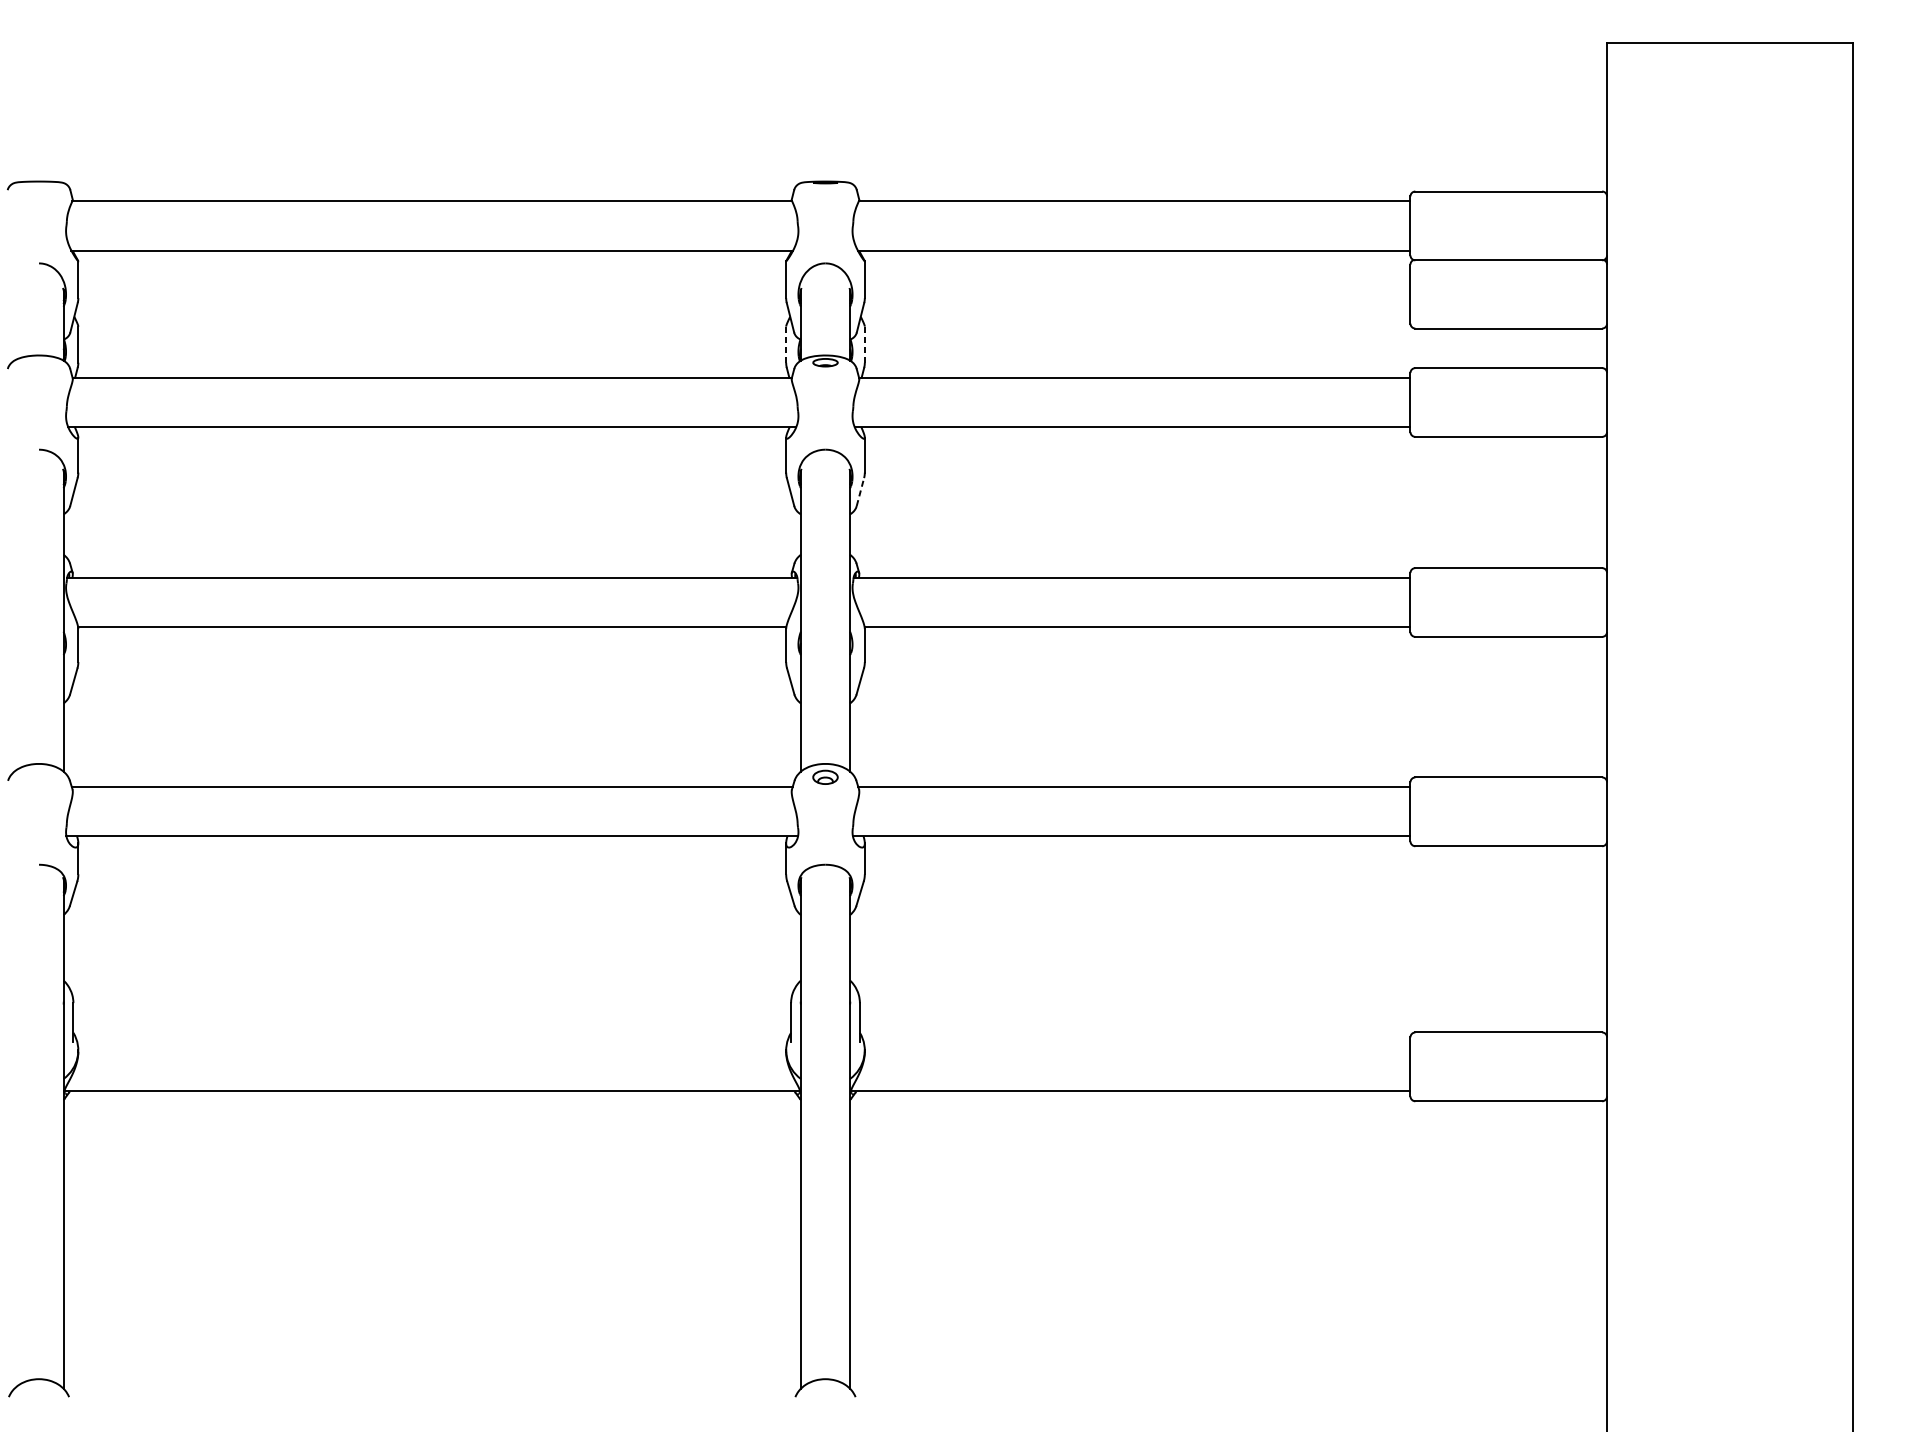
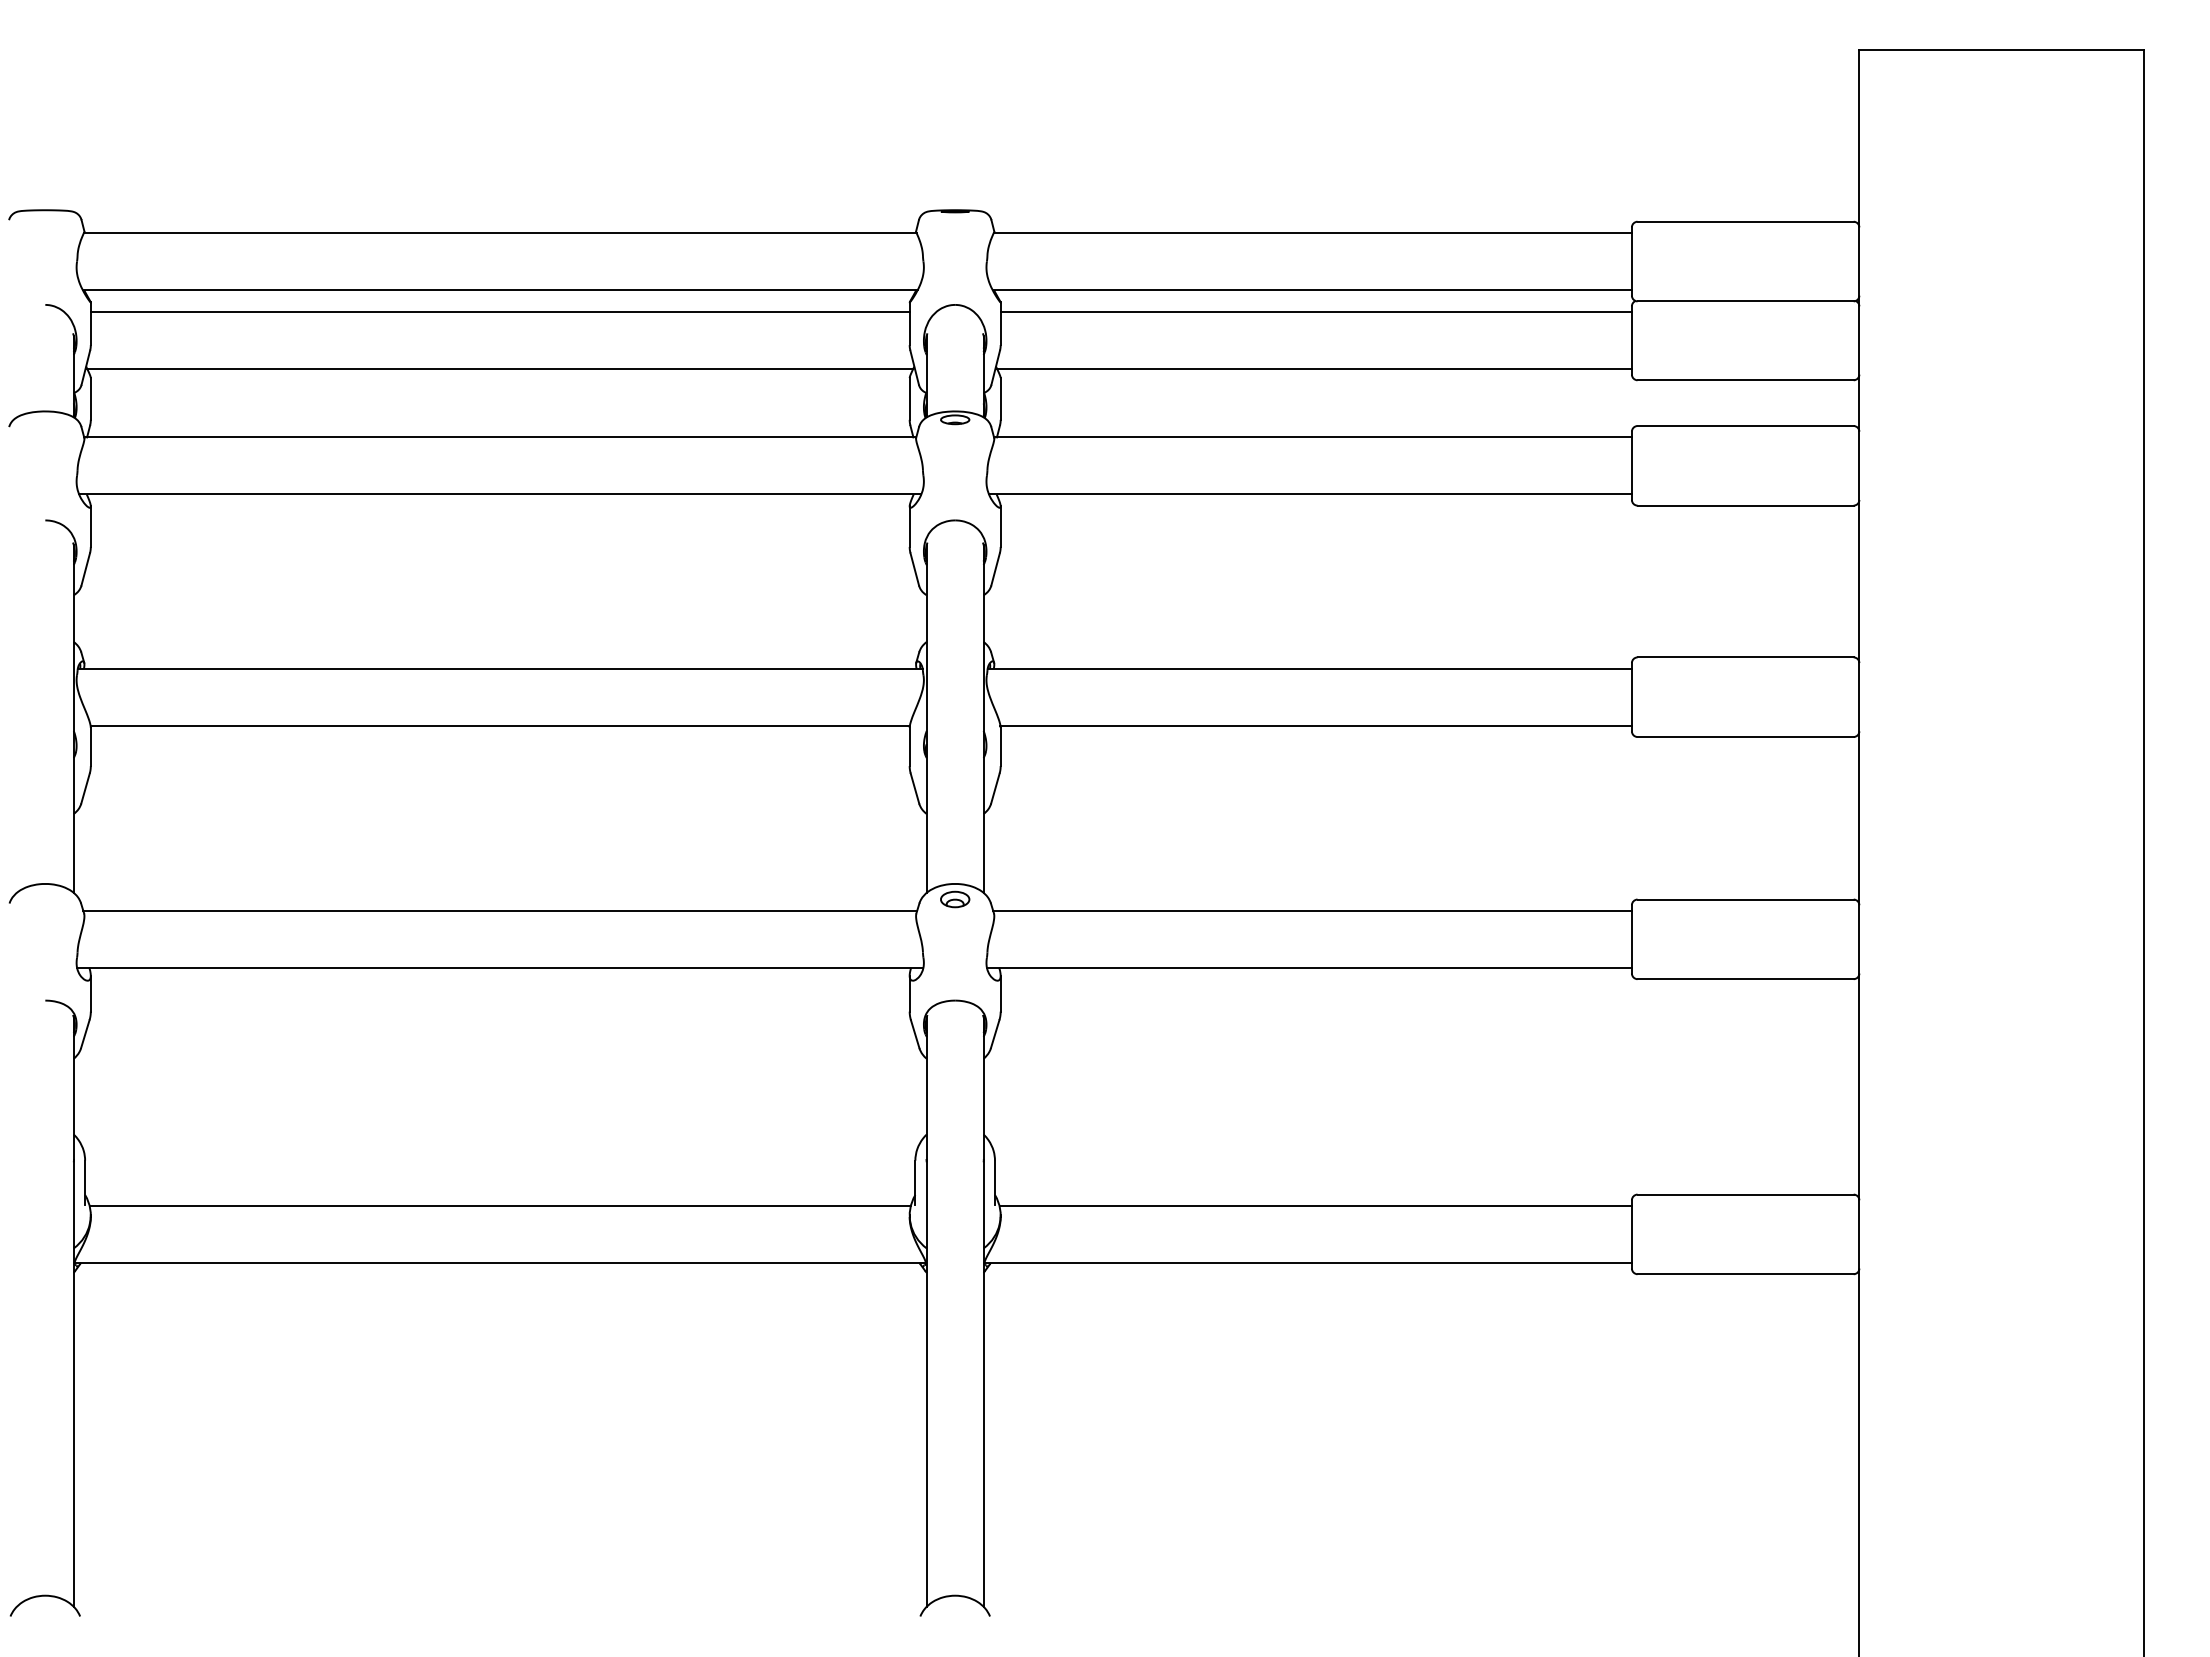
line: (431, 269) -> (499, 312), added
line: (1136, 269) -> (1315, 312), added
line: (432, 318) -> (500, 368), added
line: (1136, 318) -> (1314, 368), added
line: (786, 344) -> (909, 398), dashed -> solid
line: (864, 344) -> (1000, 398), dashed -> solid
line: (860, 492) -> (995, 569), dashed -> solid
line: (431, 1041) -> (499, 1205), added
line: (1136, 1041) -> (1315, 1205), added

